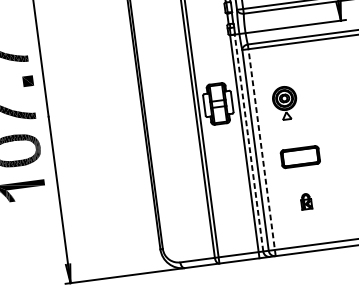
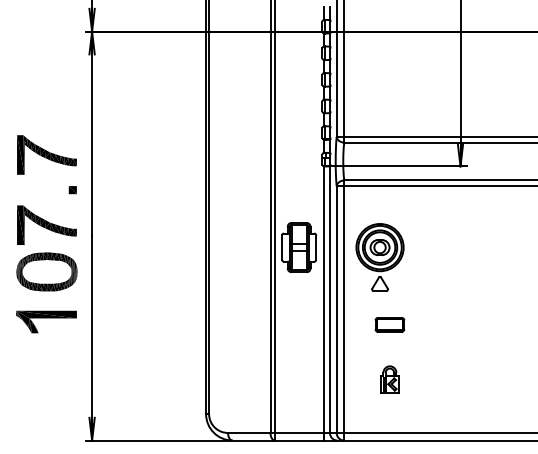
part: (27, 81) -> (72, 190), size x0.62
part: (284, 103) -> (379, 257), size x1.67
line: (248, 142) -> (329, 299), dashed -> solid
line: (261, 150) -> (344, 310), dashed -> solid
part: (300, 156) -> (389, 324), size x0.62
part: (305, 201) -> (389, 379), size x1.43

